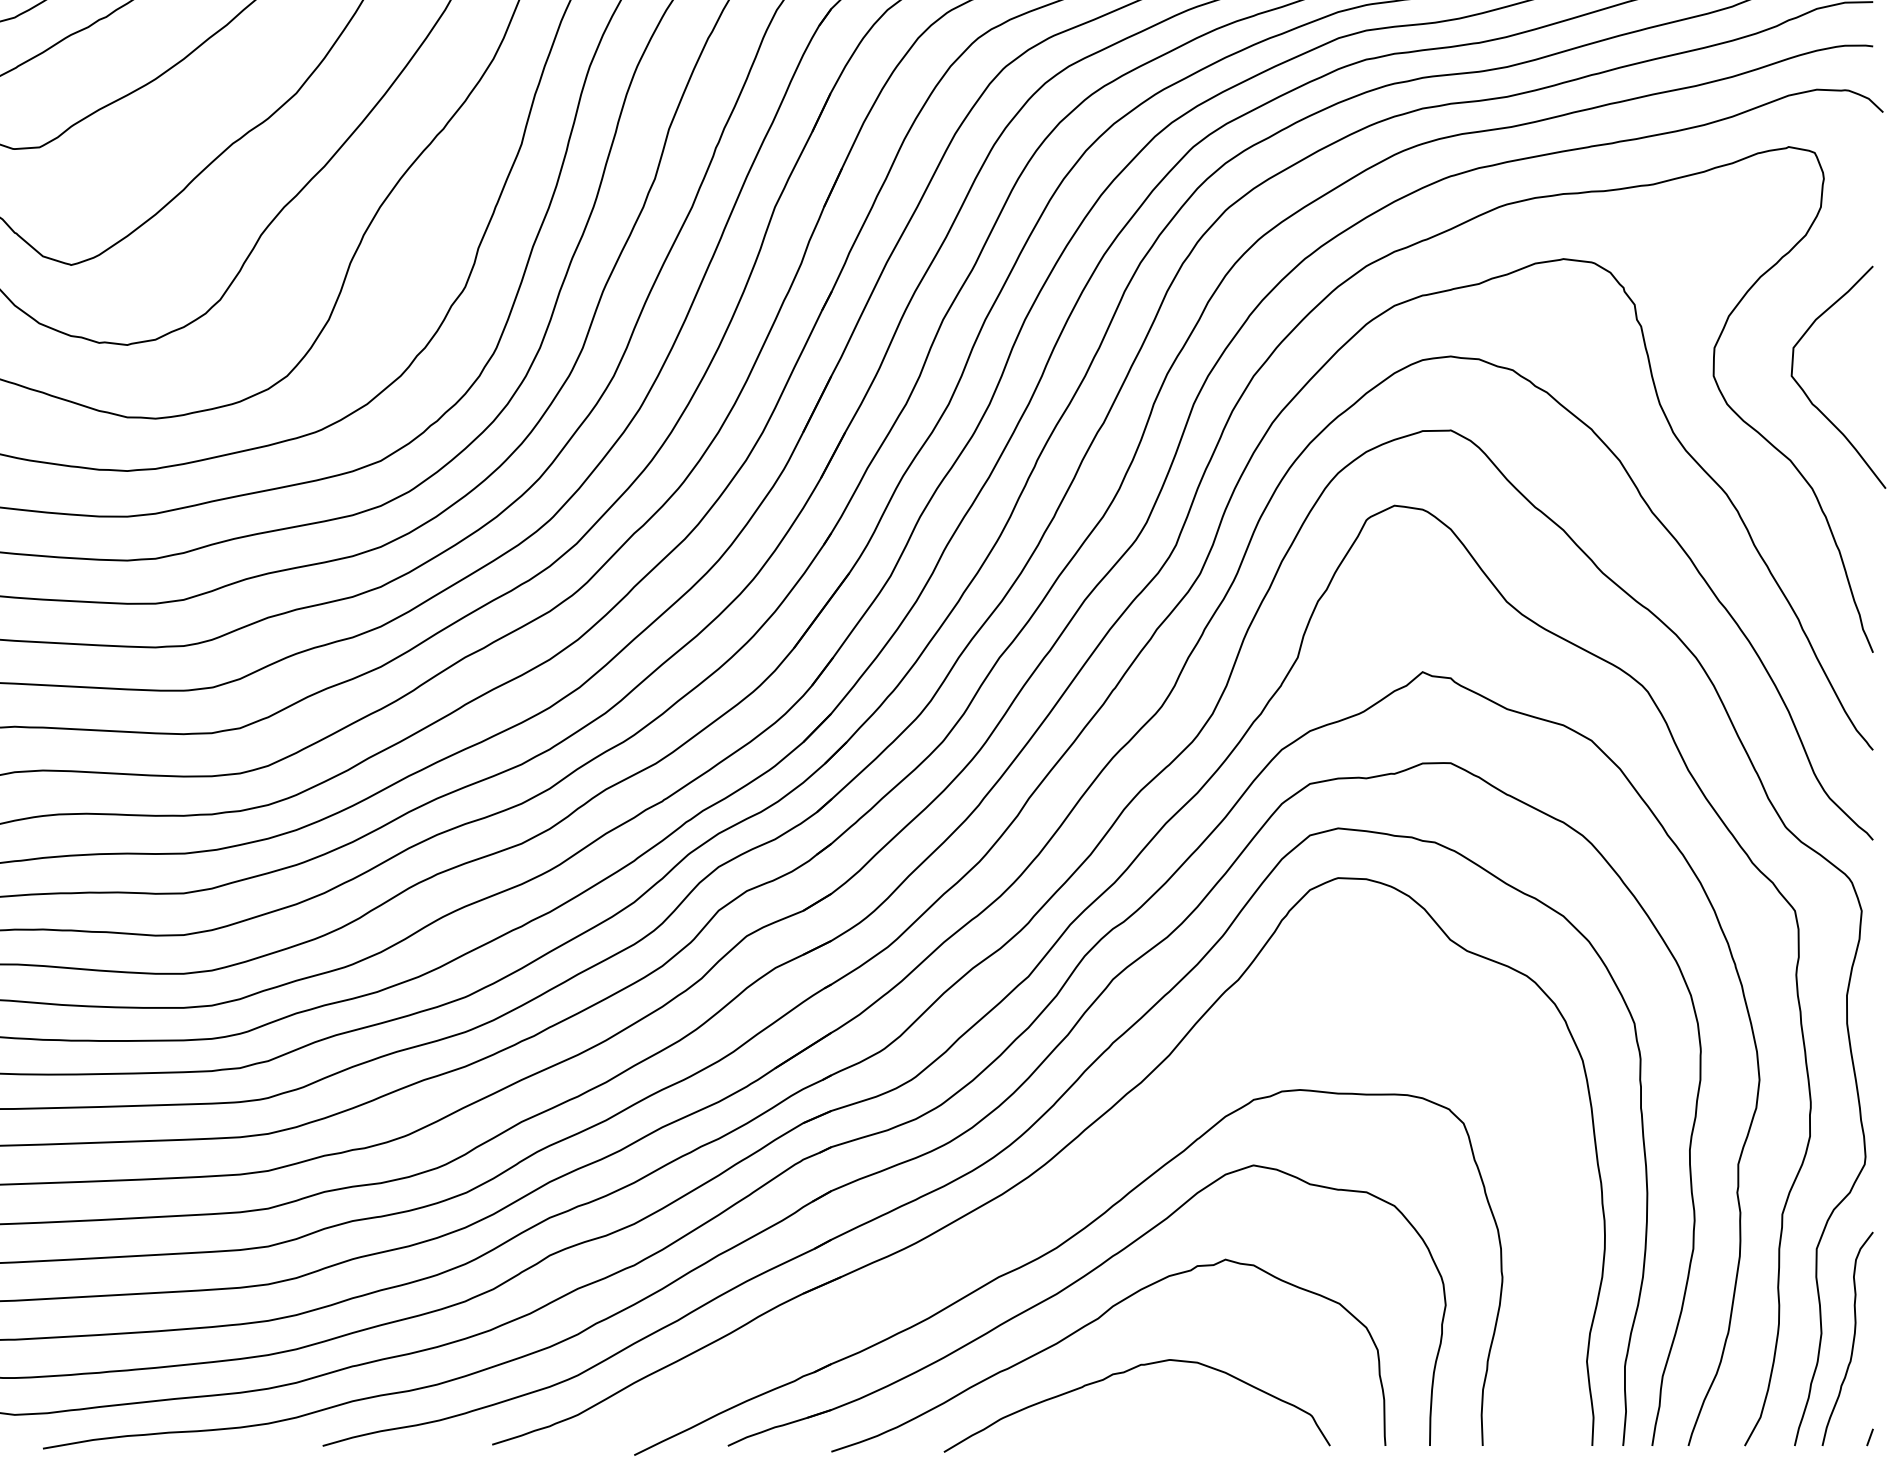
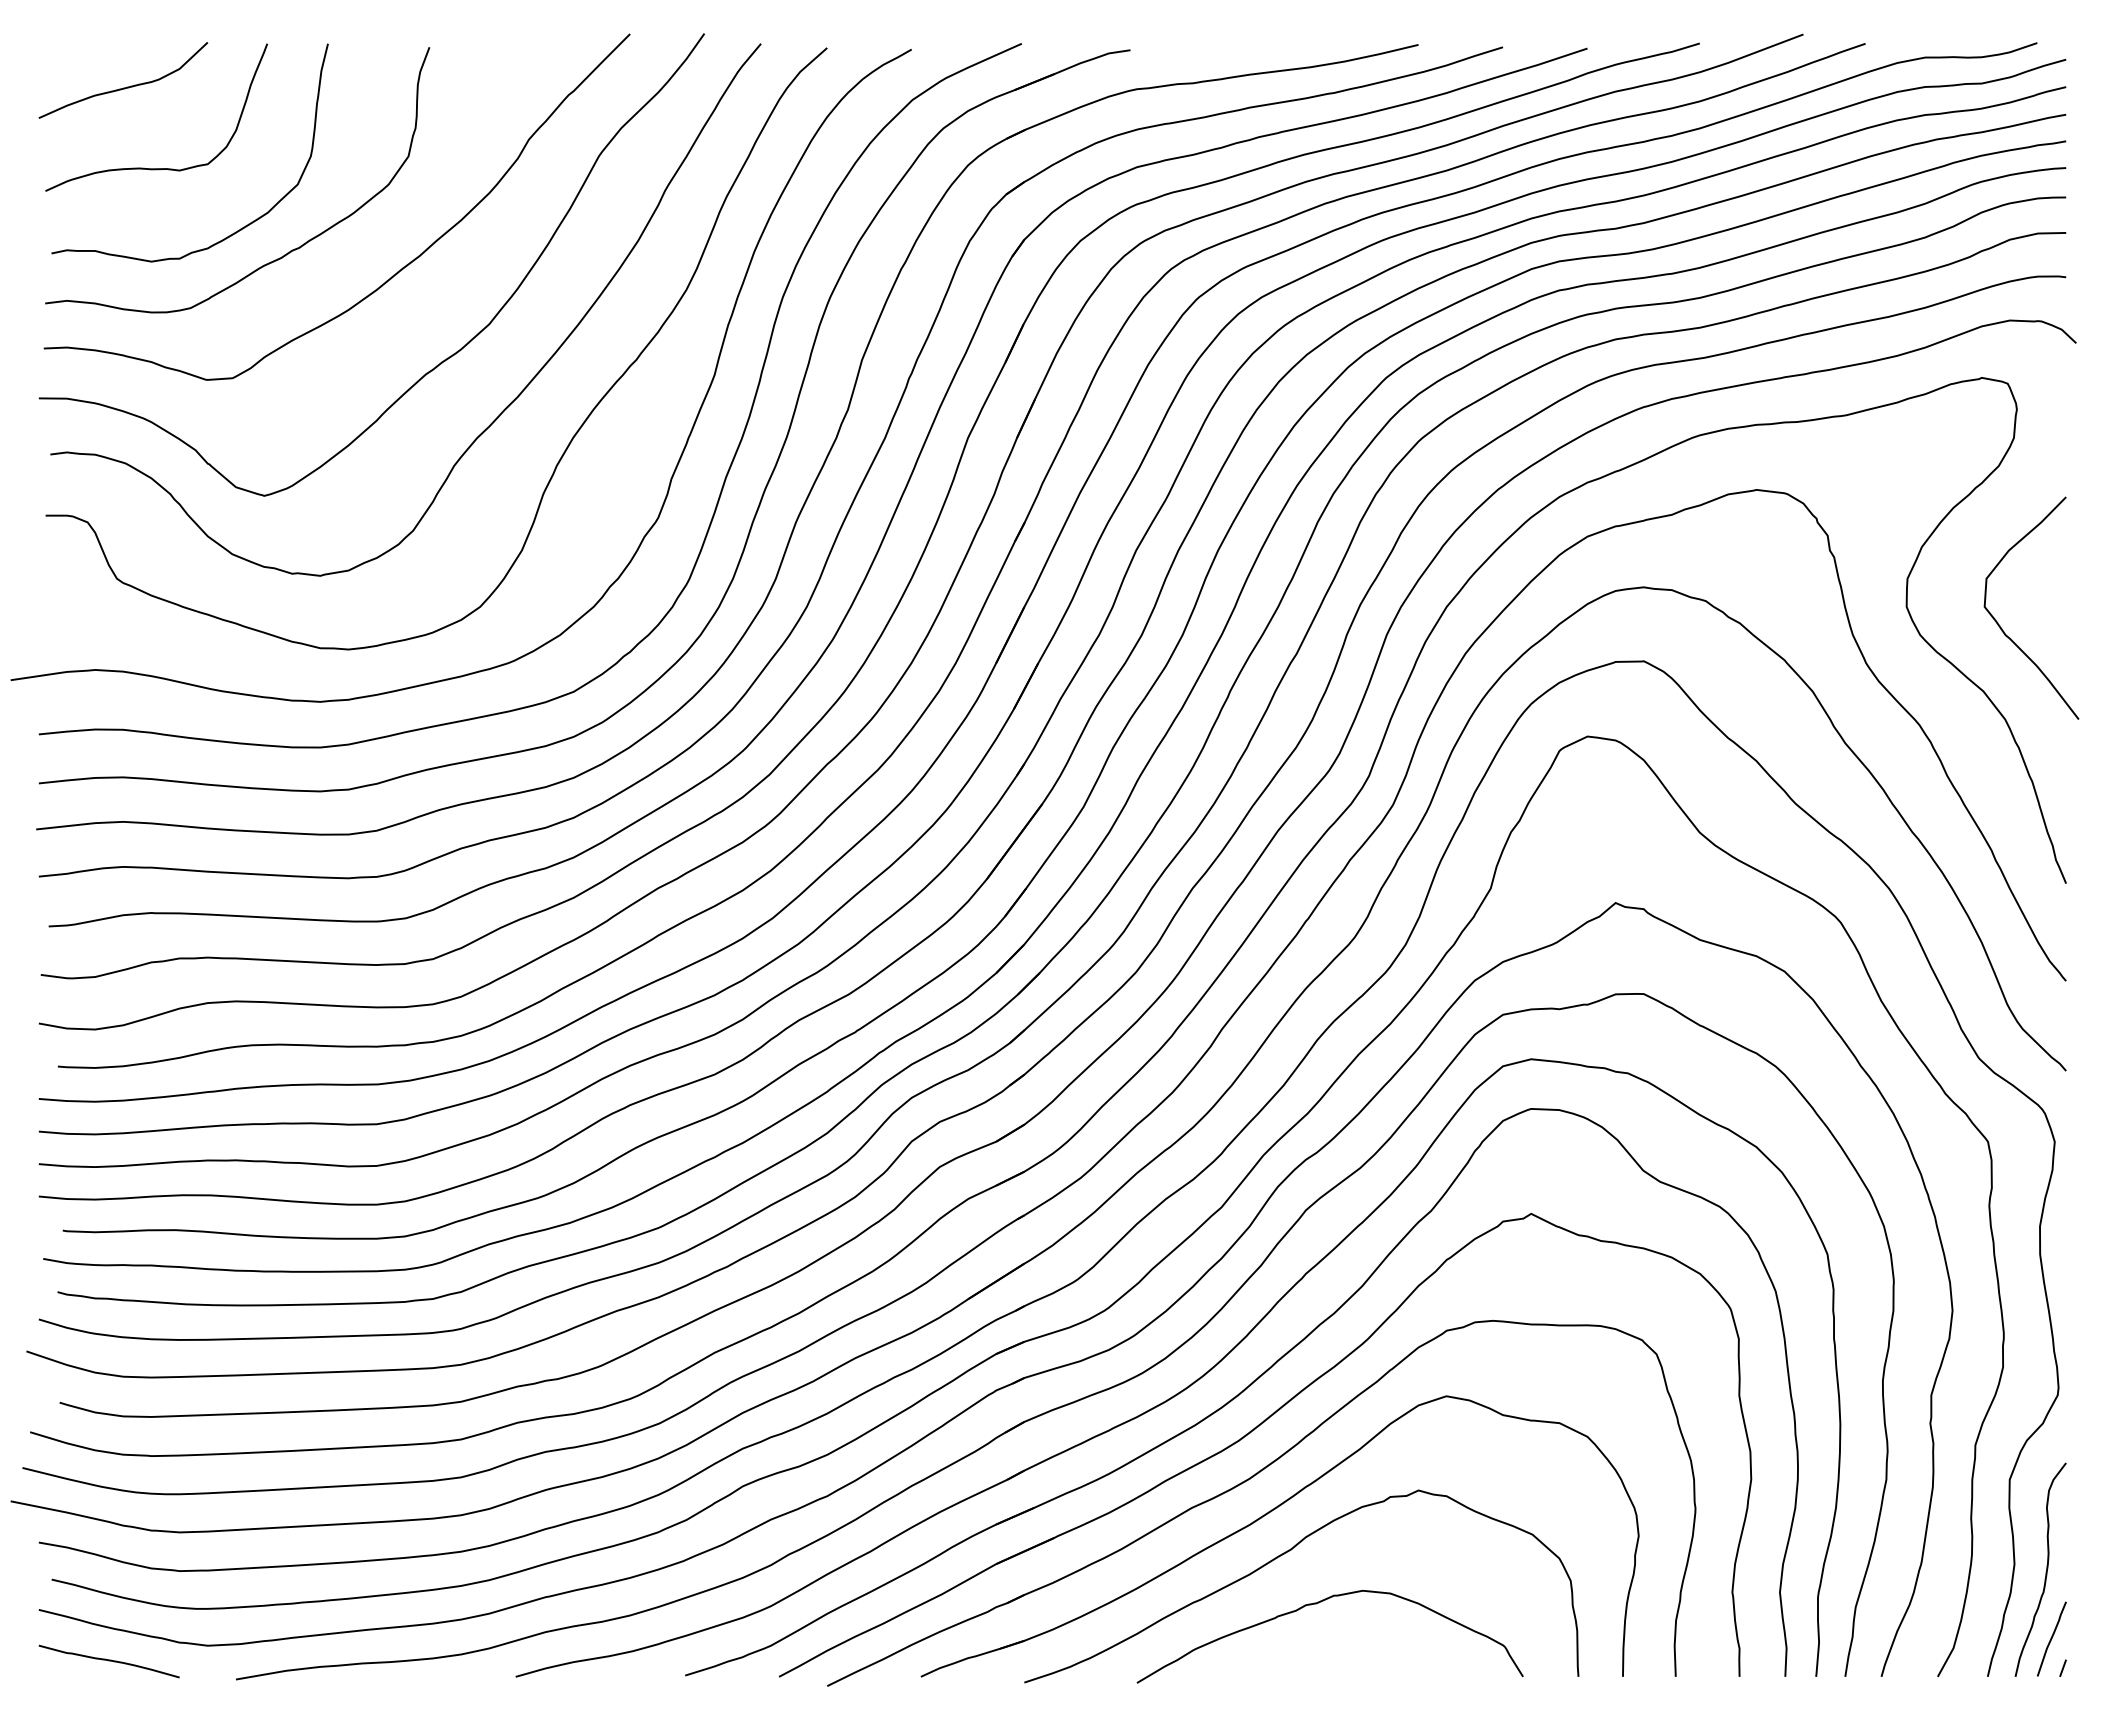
part: (1061, 1199) -> (1254, 1430), added
curve: (1858, 1407) -> (2051, 1638), added

